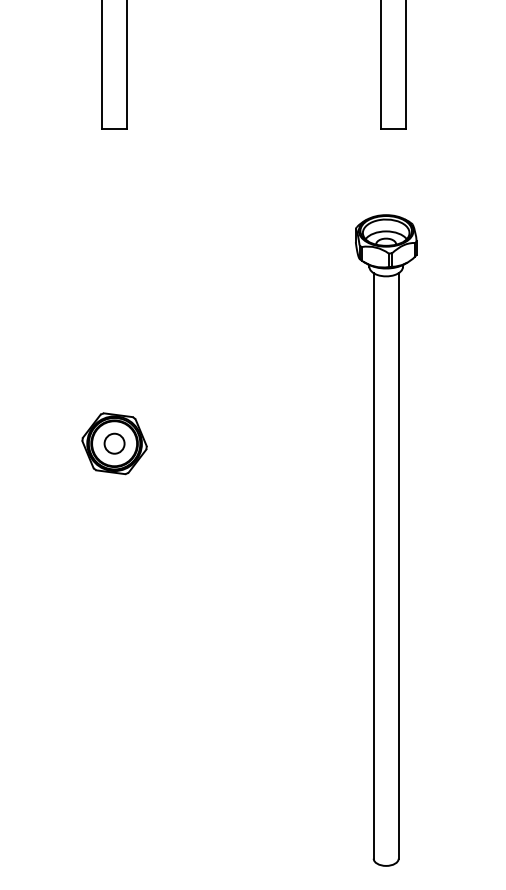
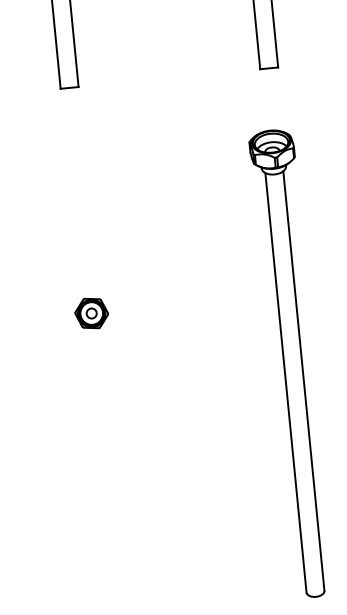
part: (114, 443) -> (91, 313), size x0.7

